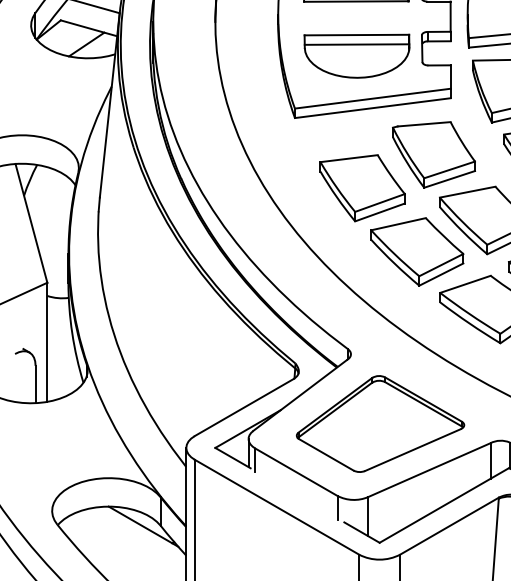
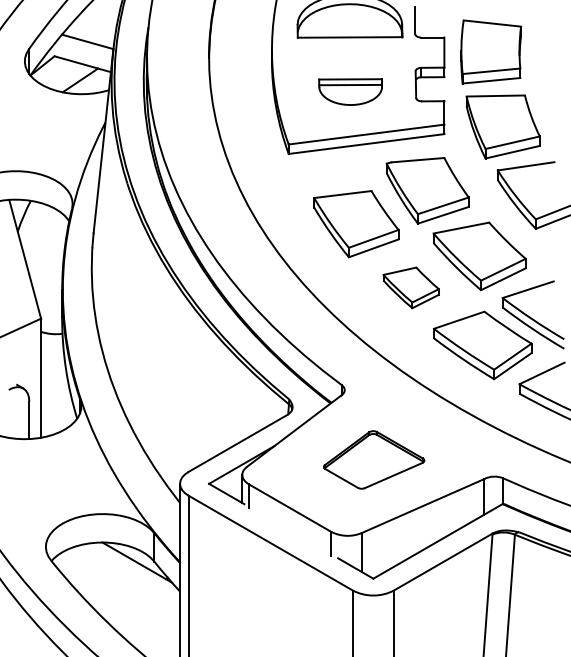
part: (356, 55) -> (350, 91), size x0.6
part: (417, 251) -> (411, 287), size x0.6
part: (379, 423) -> (373, 459), size x0.6

